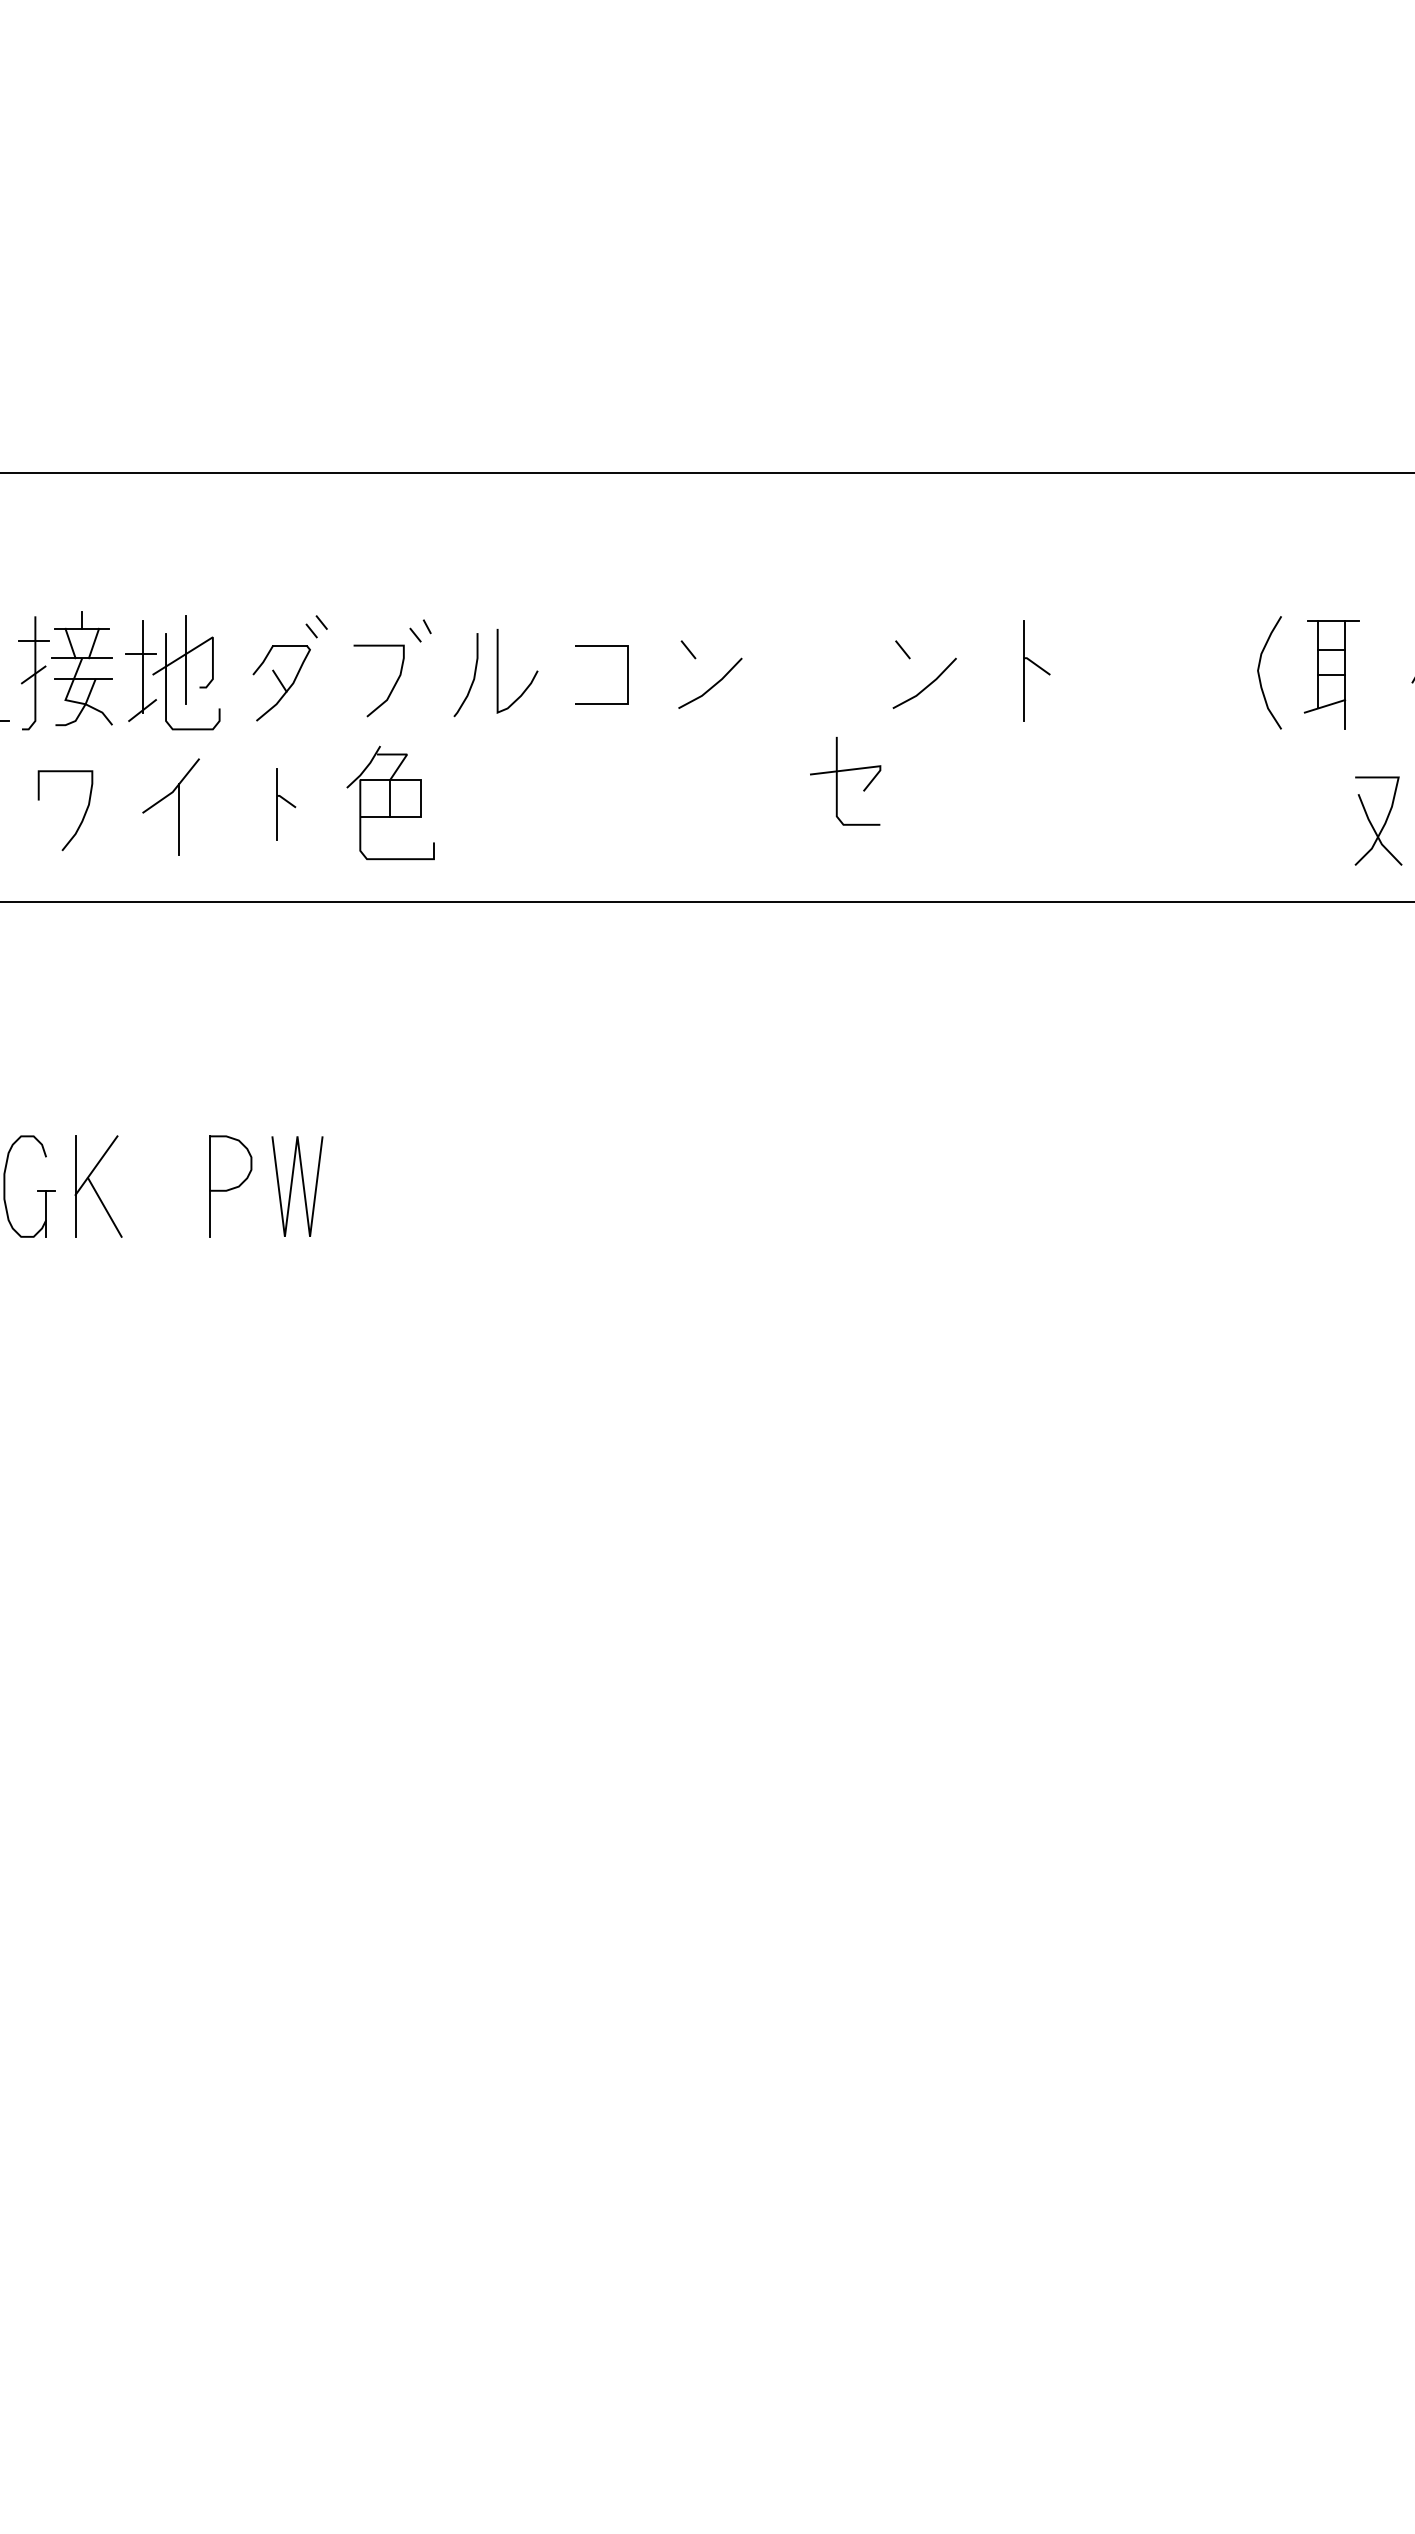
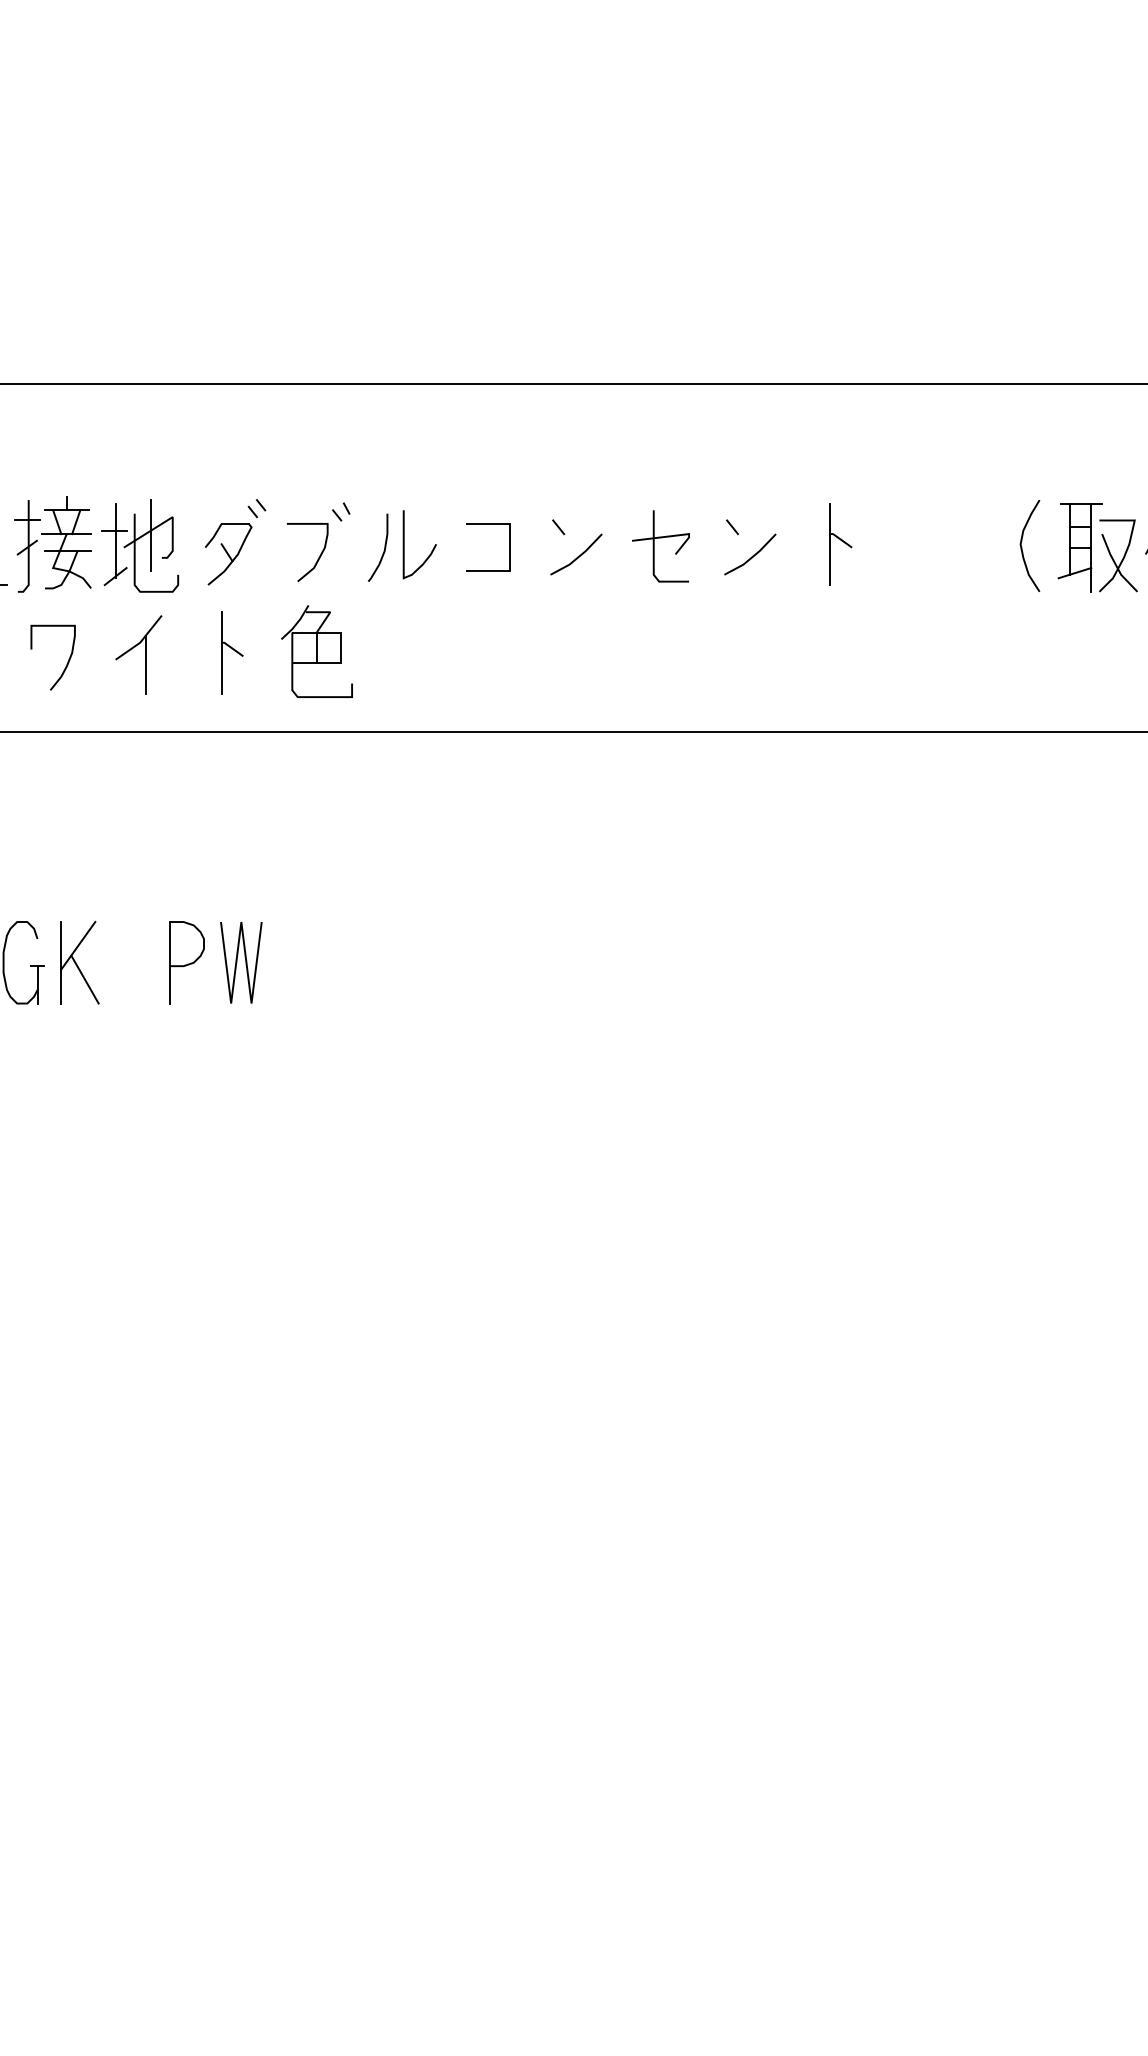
part: (837, 781) -> (654, 546), moved
part: (286, 804) -> (232, 652), size x1.43
part: (1384, 822) -> (1123, 557), moved

